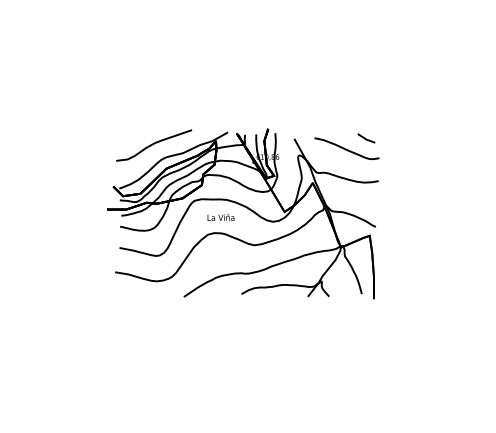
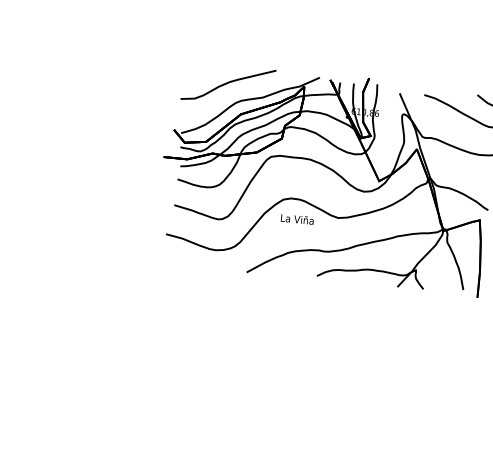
text: (220, 217) -> (296, 219), moved

